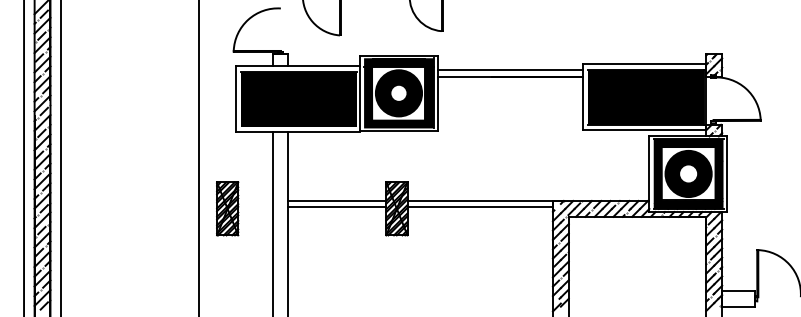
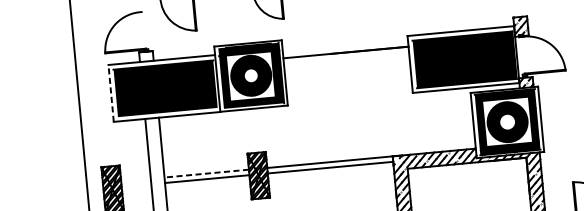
line: (509, 70) -> (344, 47), removed
line: (236, 98) -> (111, 93), solid -> dashed
line: (337, 200) -> (206, 173), solid -> dashed

